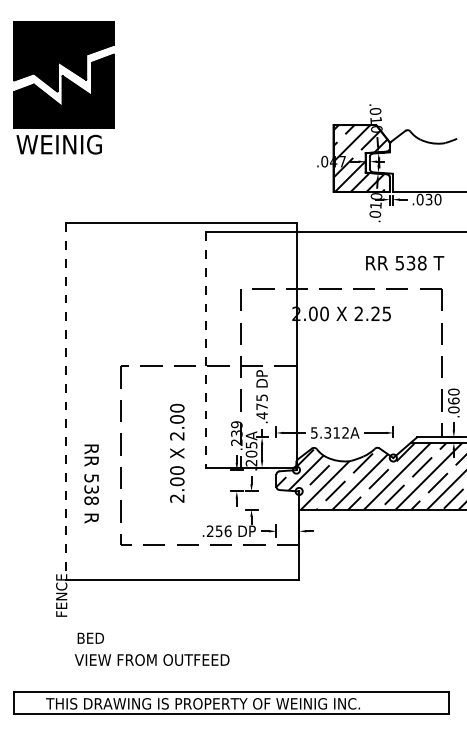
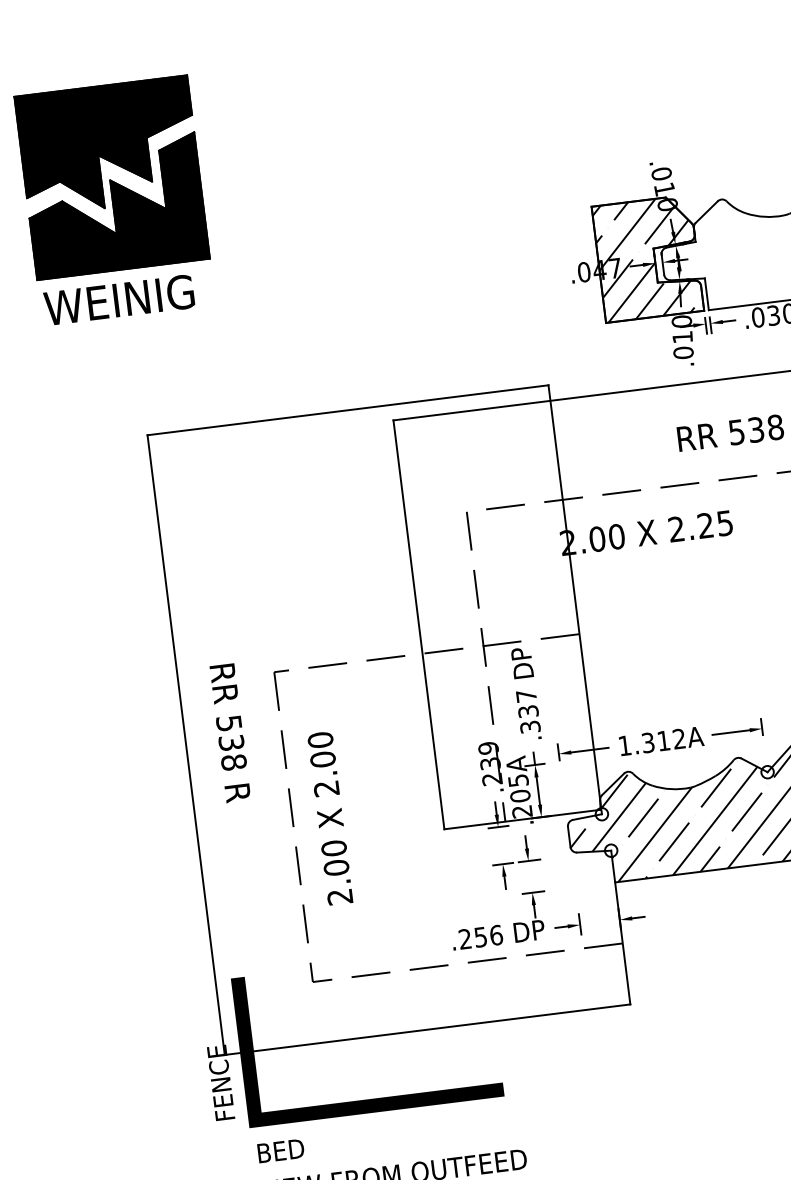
line: (206, 349) -> (419, 624), dashed -> solid
line: (65, 402) -> (185, 746), dashed -> solid
text: (261, 406) -> (527, 711), .475 -> .337
text: (314, 432) -> (625, 744), 5.312A -> 1.312A
text: (177, 452) -> (330, 816), moved
text: (91, 483) -> (230, 732), moved
fill: (147, 580) -> (366, 1038), added

